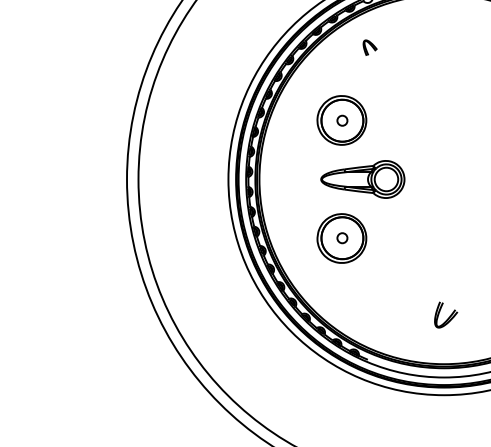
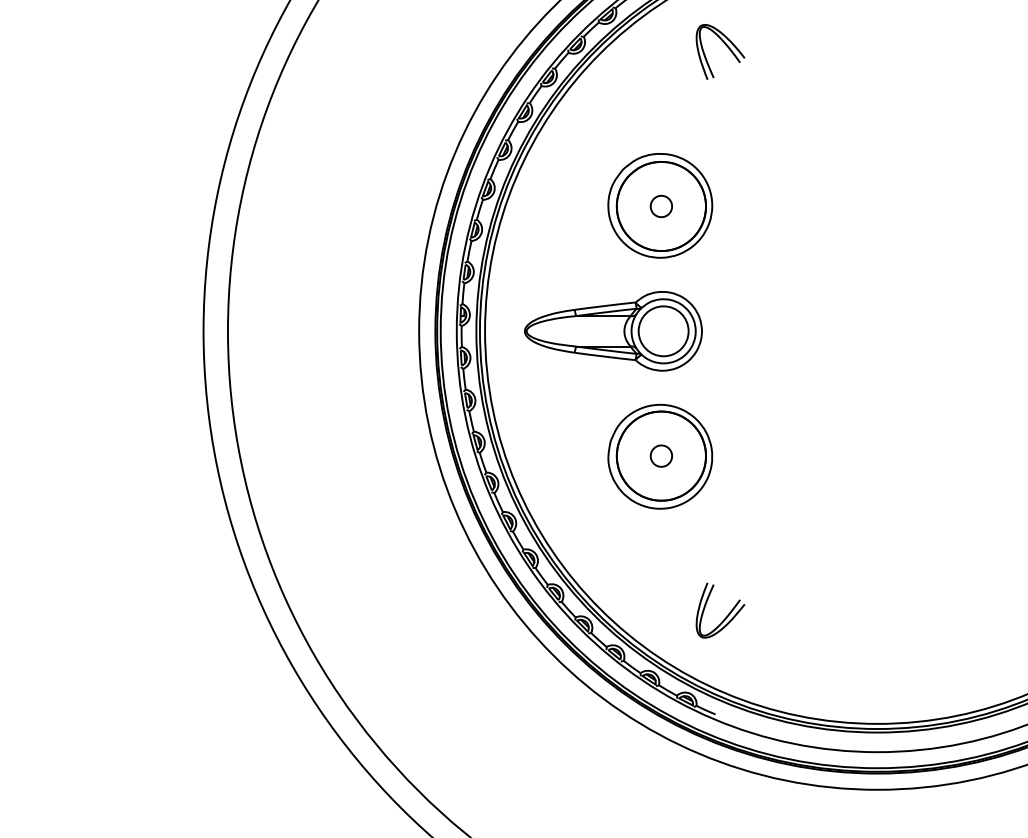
part: (370, 47) -> (721, 50), size x1.67
part: (362, 179) -> (612, 331), moved
part: (446, 314) -> (721, 609), moved

